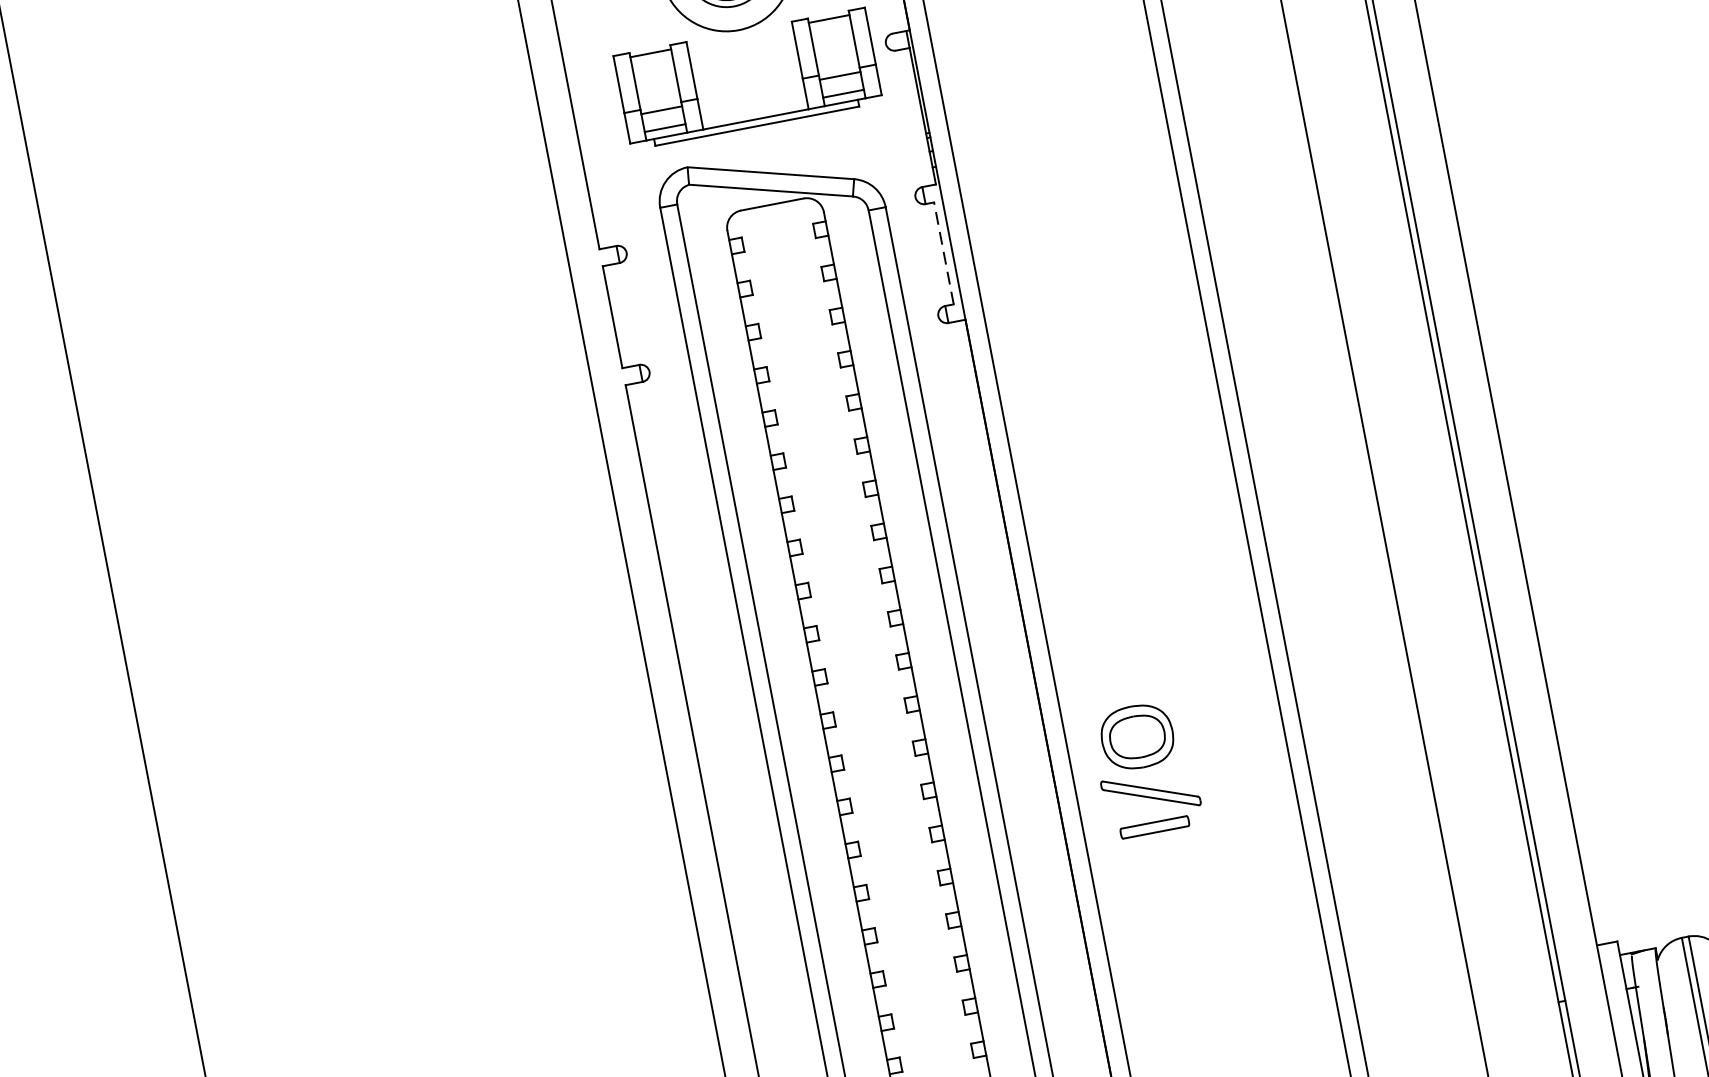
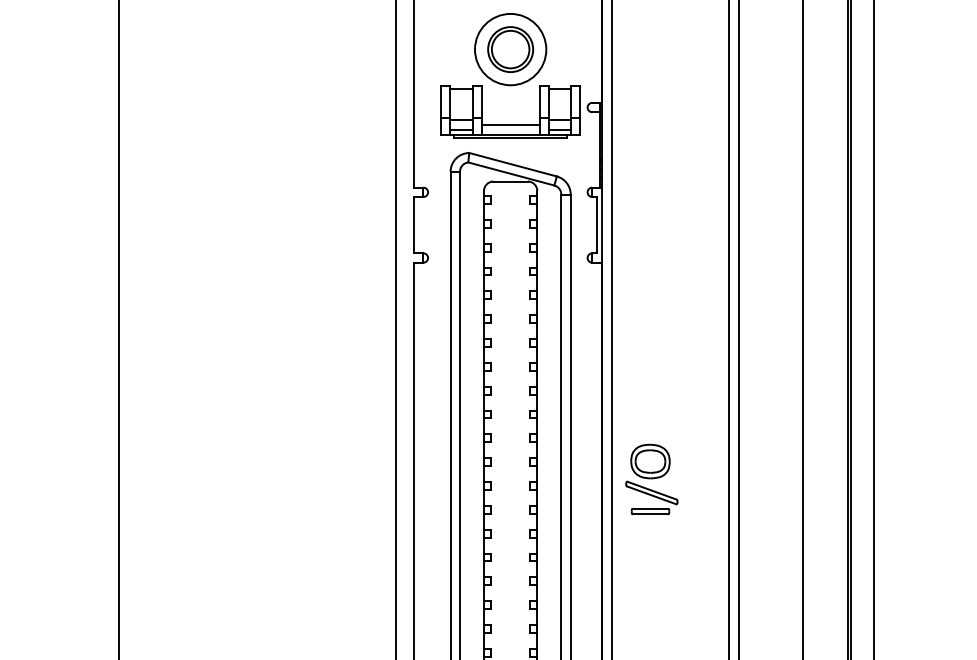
line: (752, 103) -> (510, 125), added
line: (944, 252) -> (597, 224), dashed -> solid
part: (1145, 769) -> (651, 479), moved

